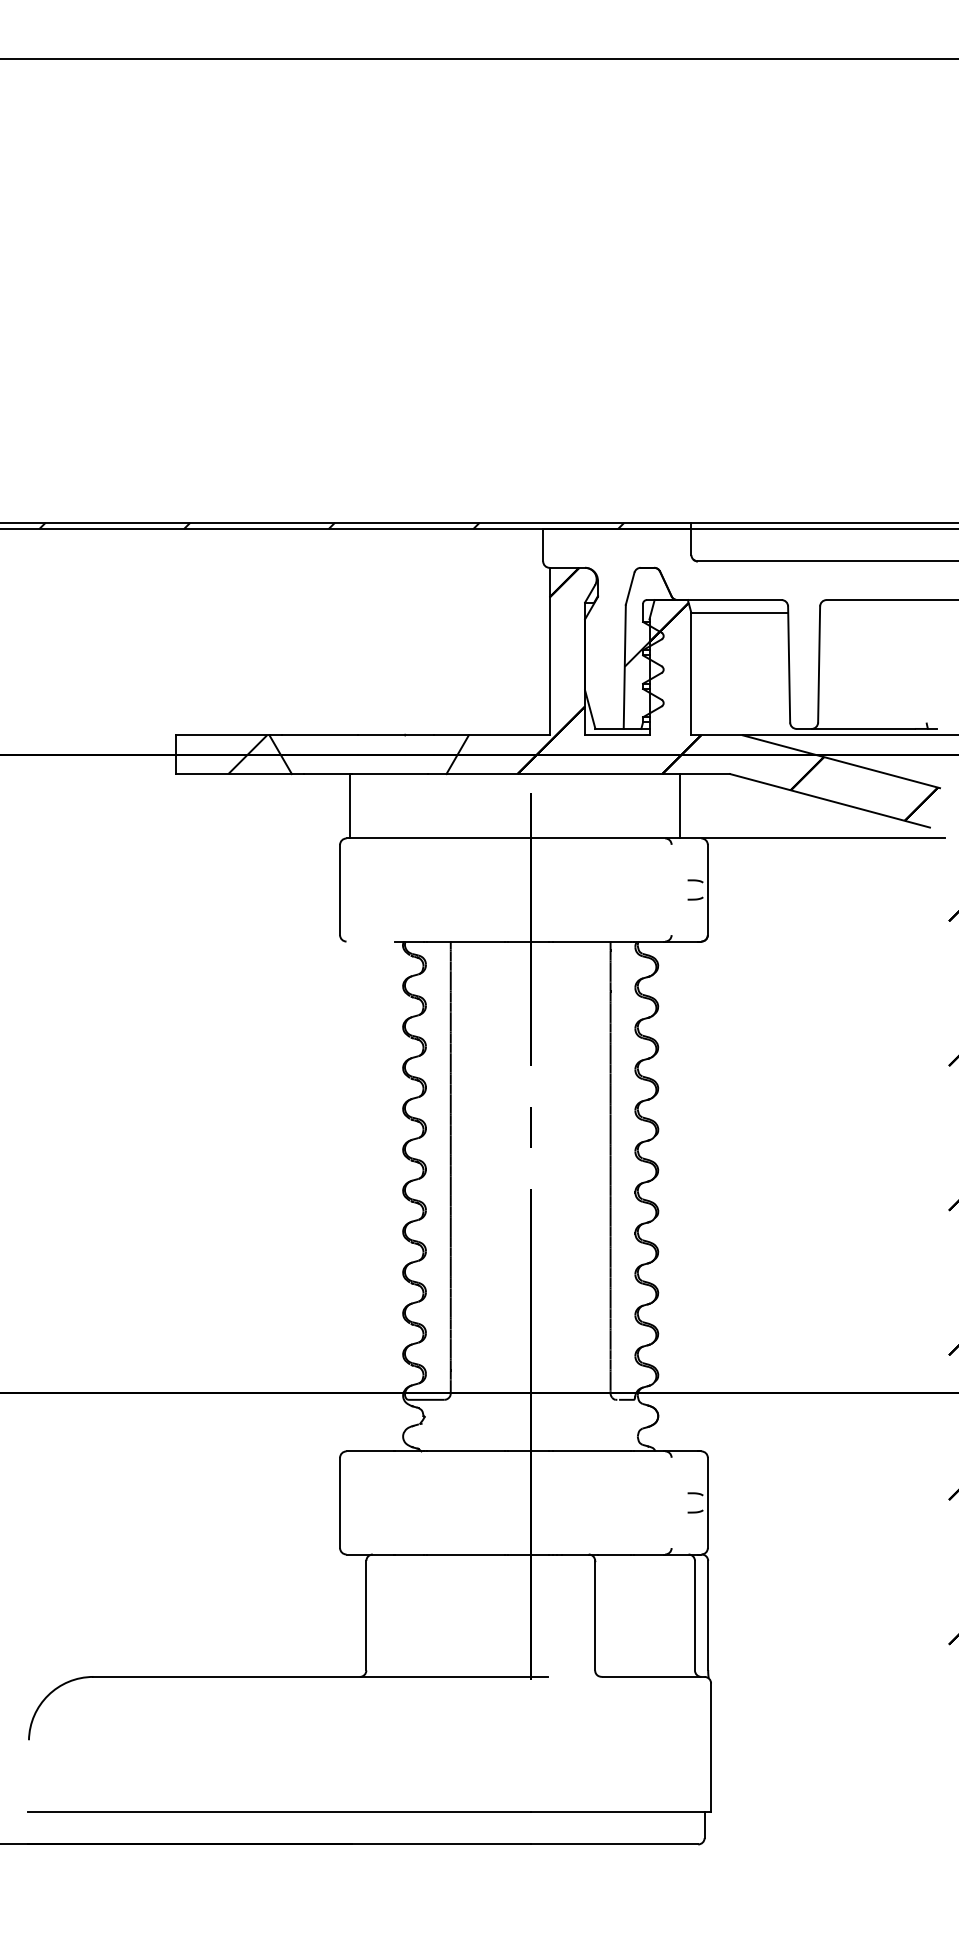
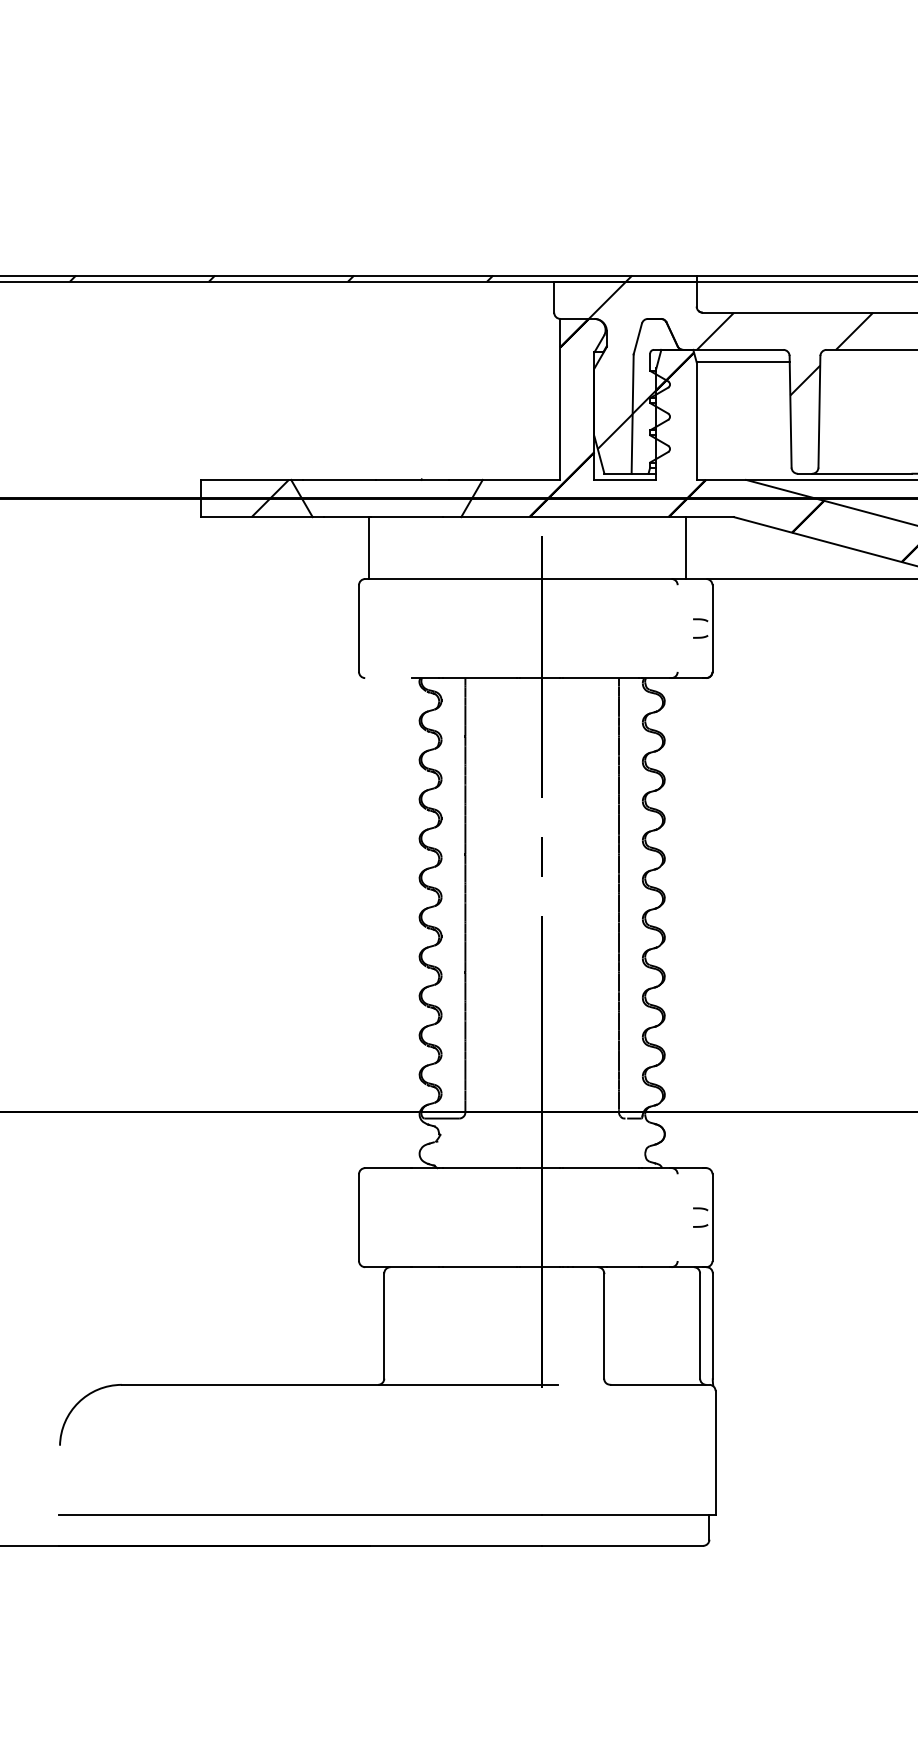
hatch: (727, 616) -> (731, 365), added

